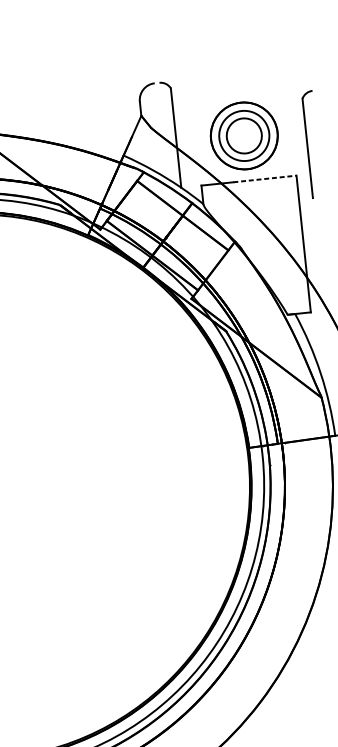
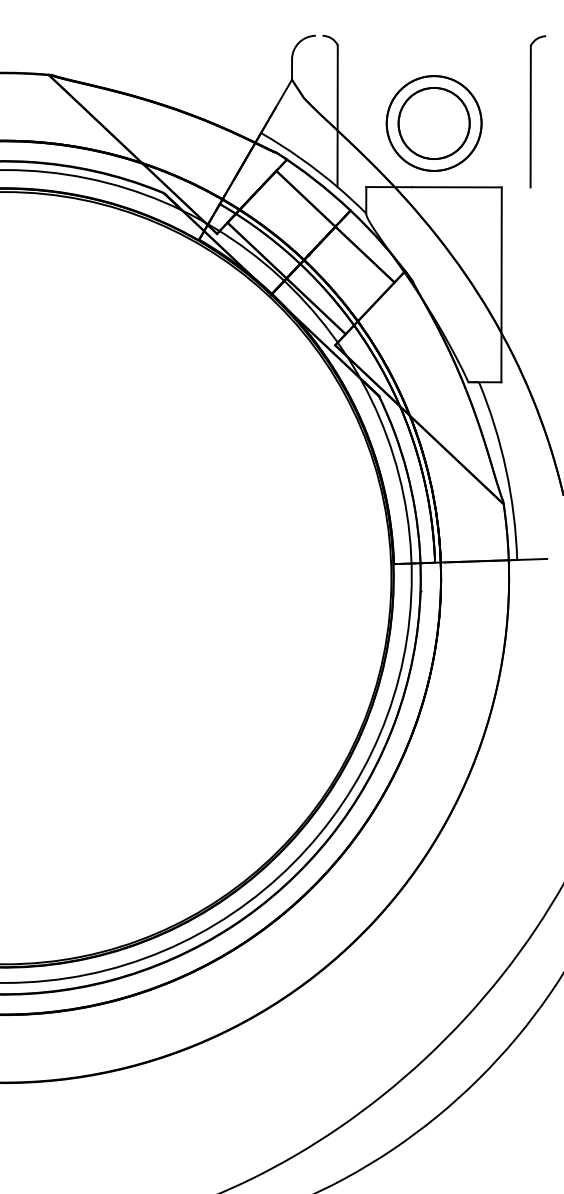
circle: (243, 135) -> (433, 123), size x1.43
part: (312, 144) -> (537, 111), moved
line: (265, 179) -> (457, 187), dashed -> solid

